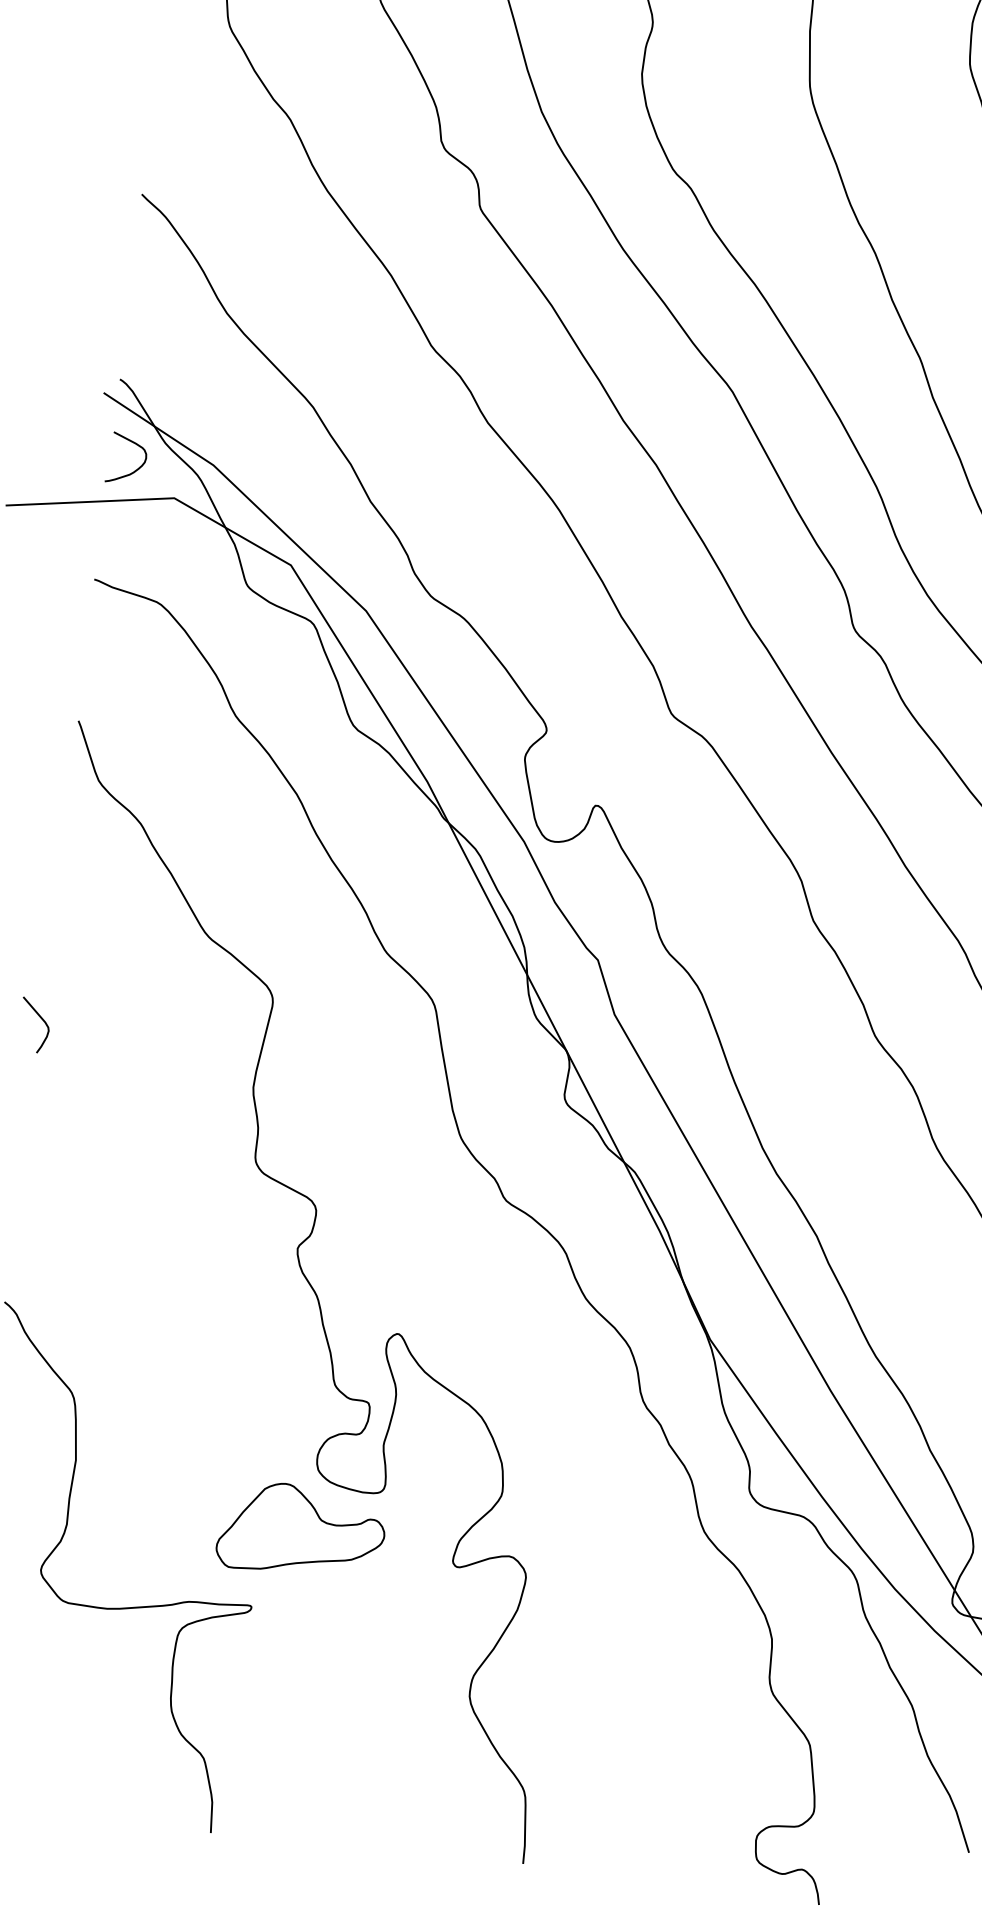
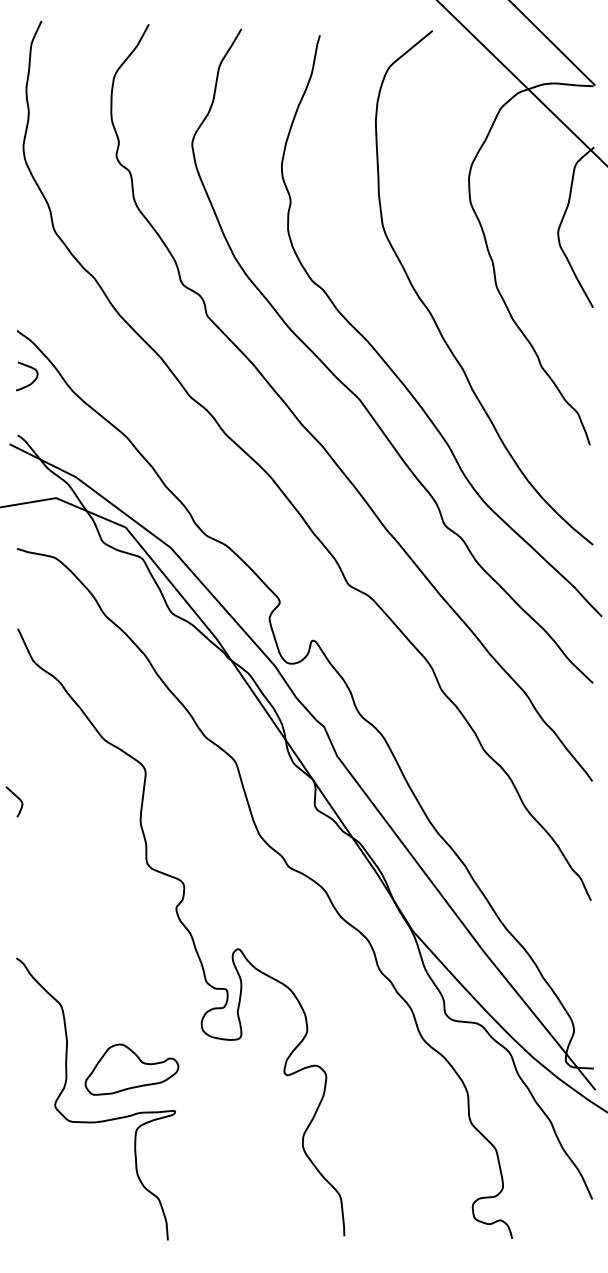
curve: (135, 469) -> (32, 381), moved
part: (300, 1530) -> (131, 1069), moved

